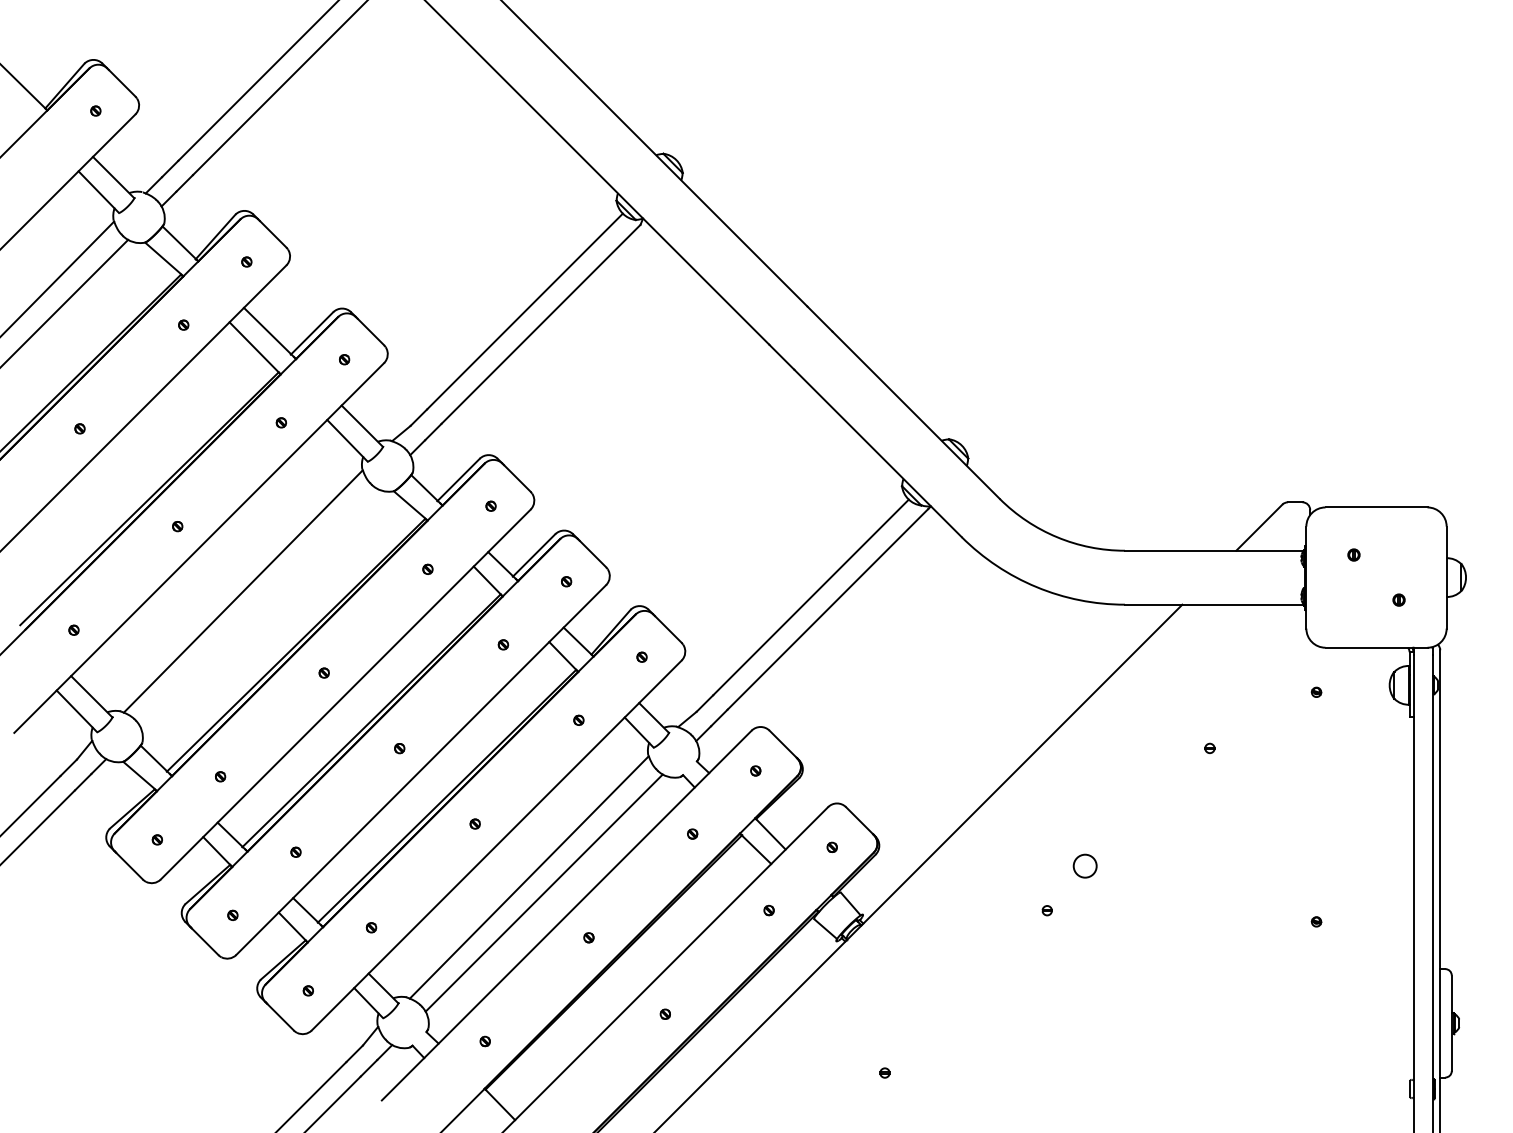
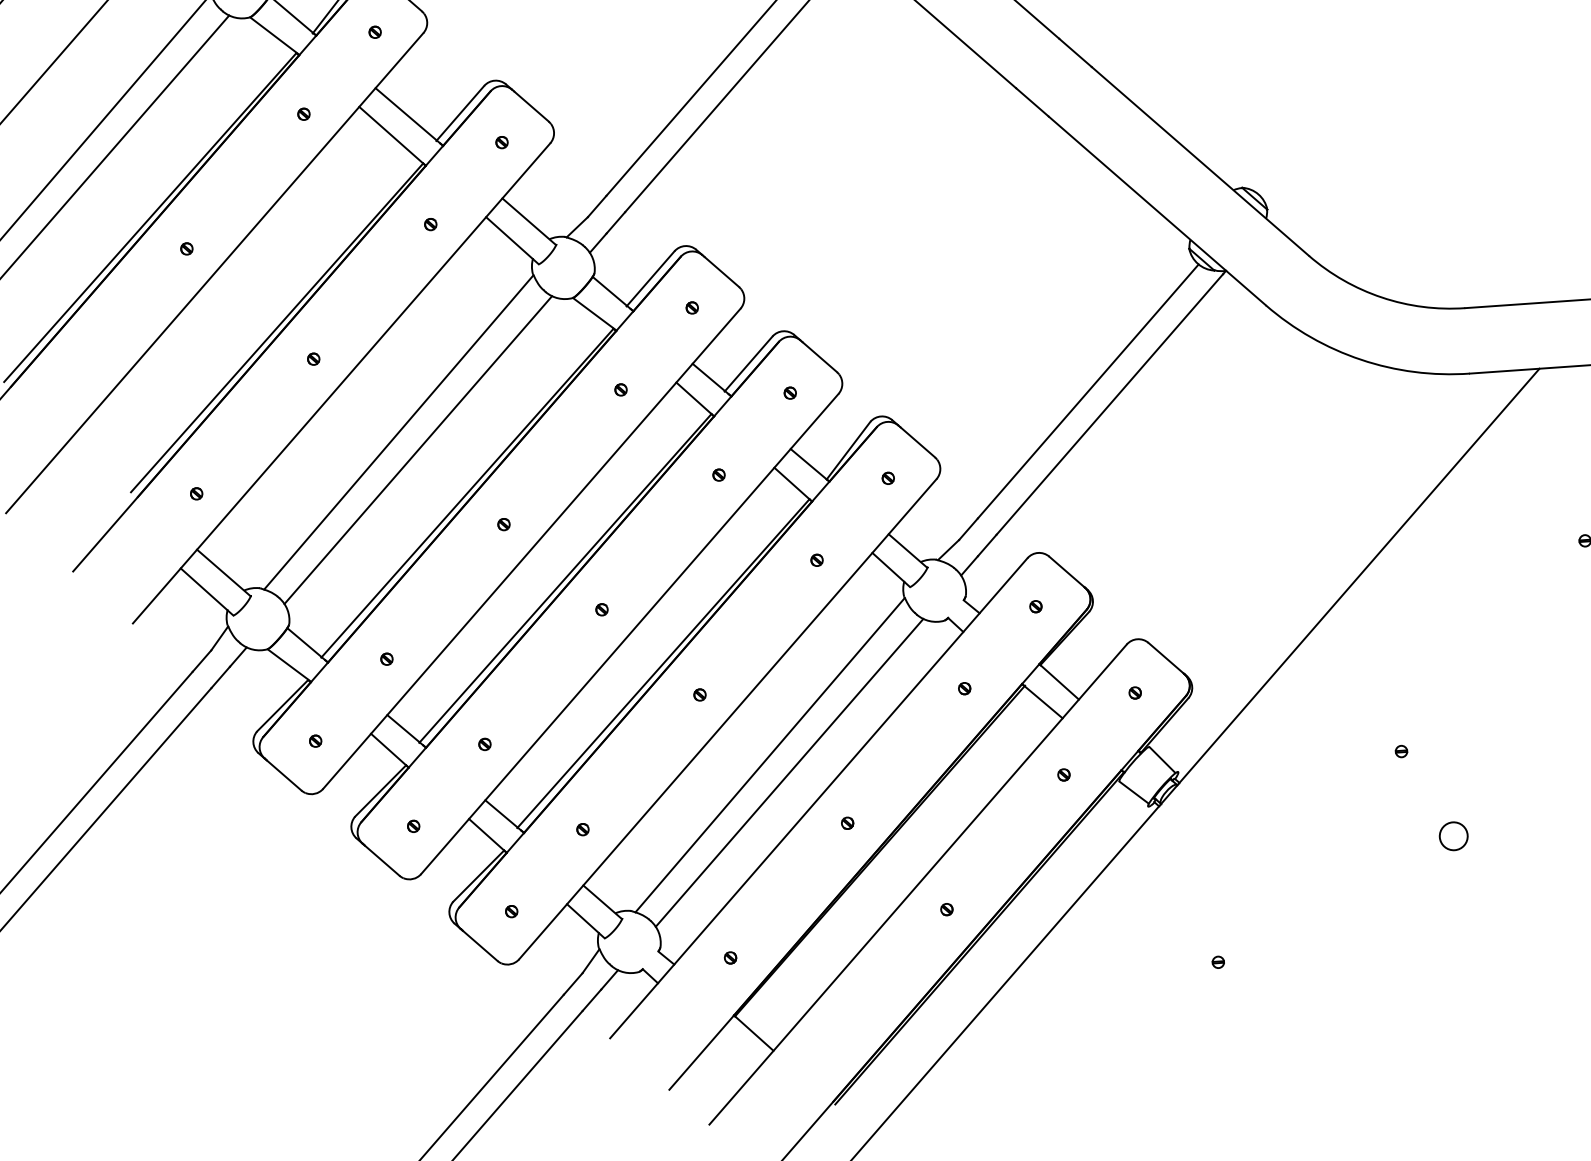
line: (257, 606) -> (417, 449), added
circle: (1084, 865) -> (1452, 835), moved

